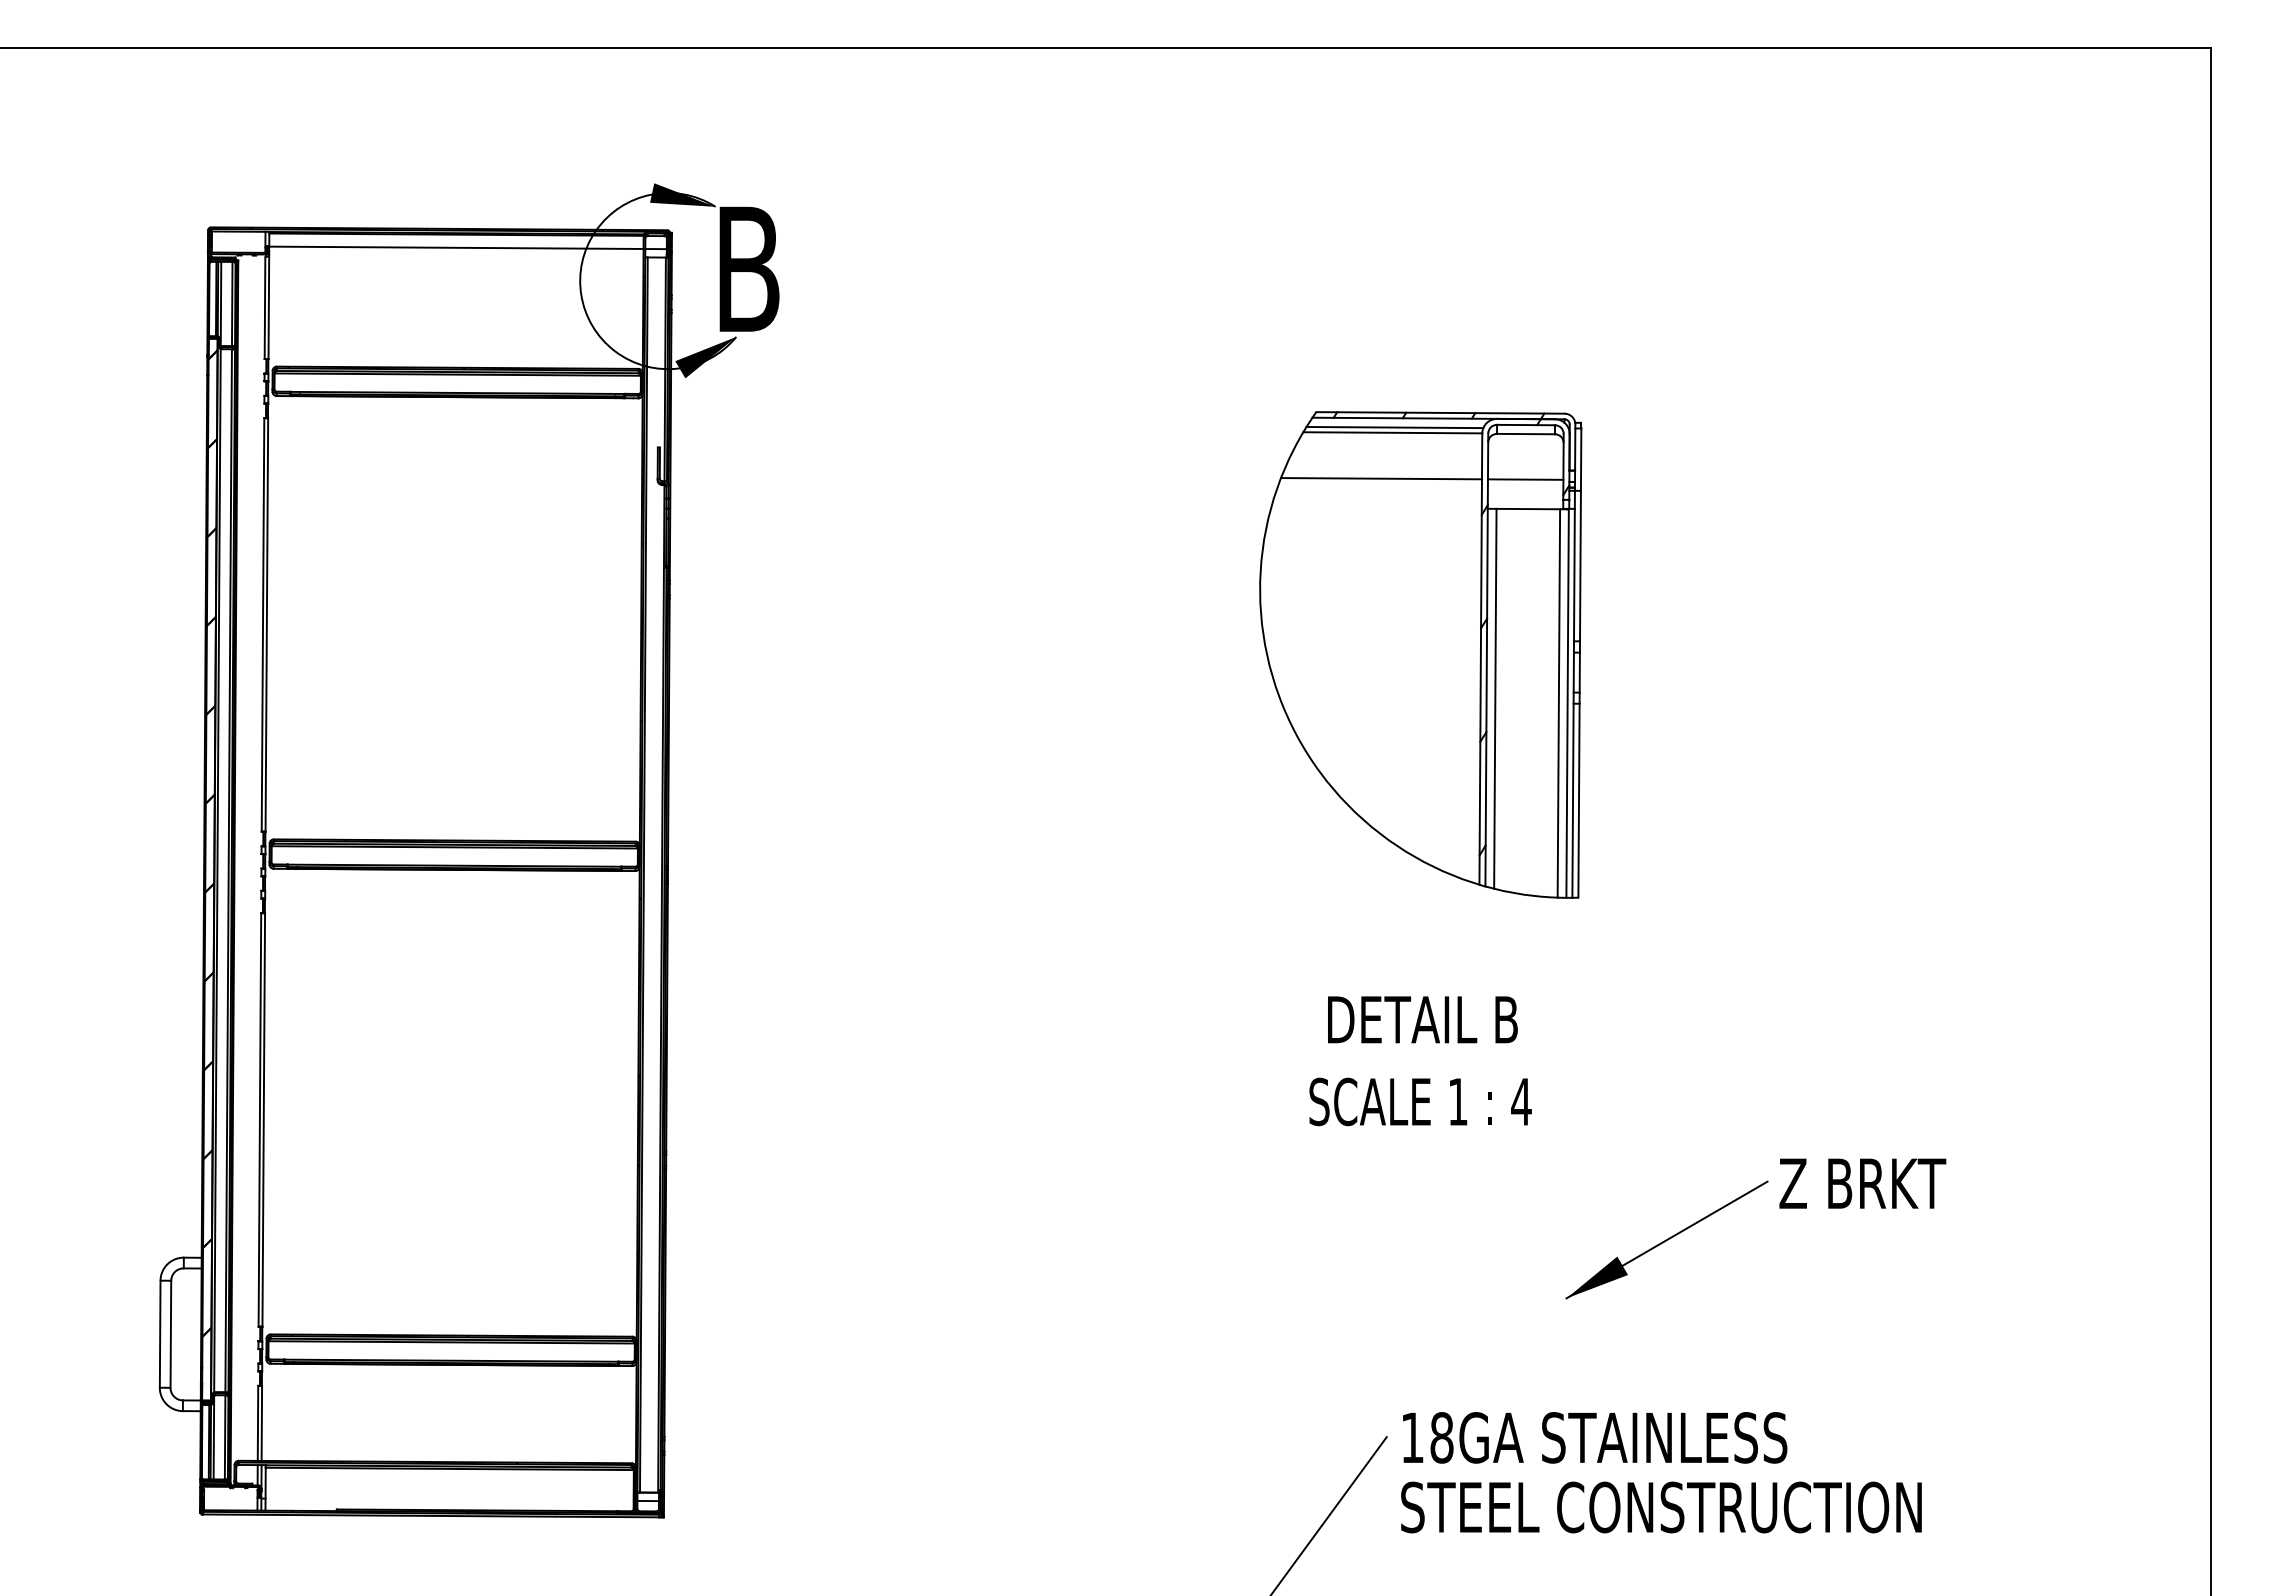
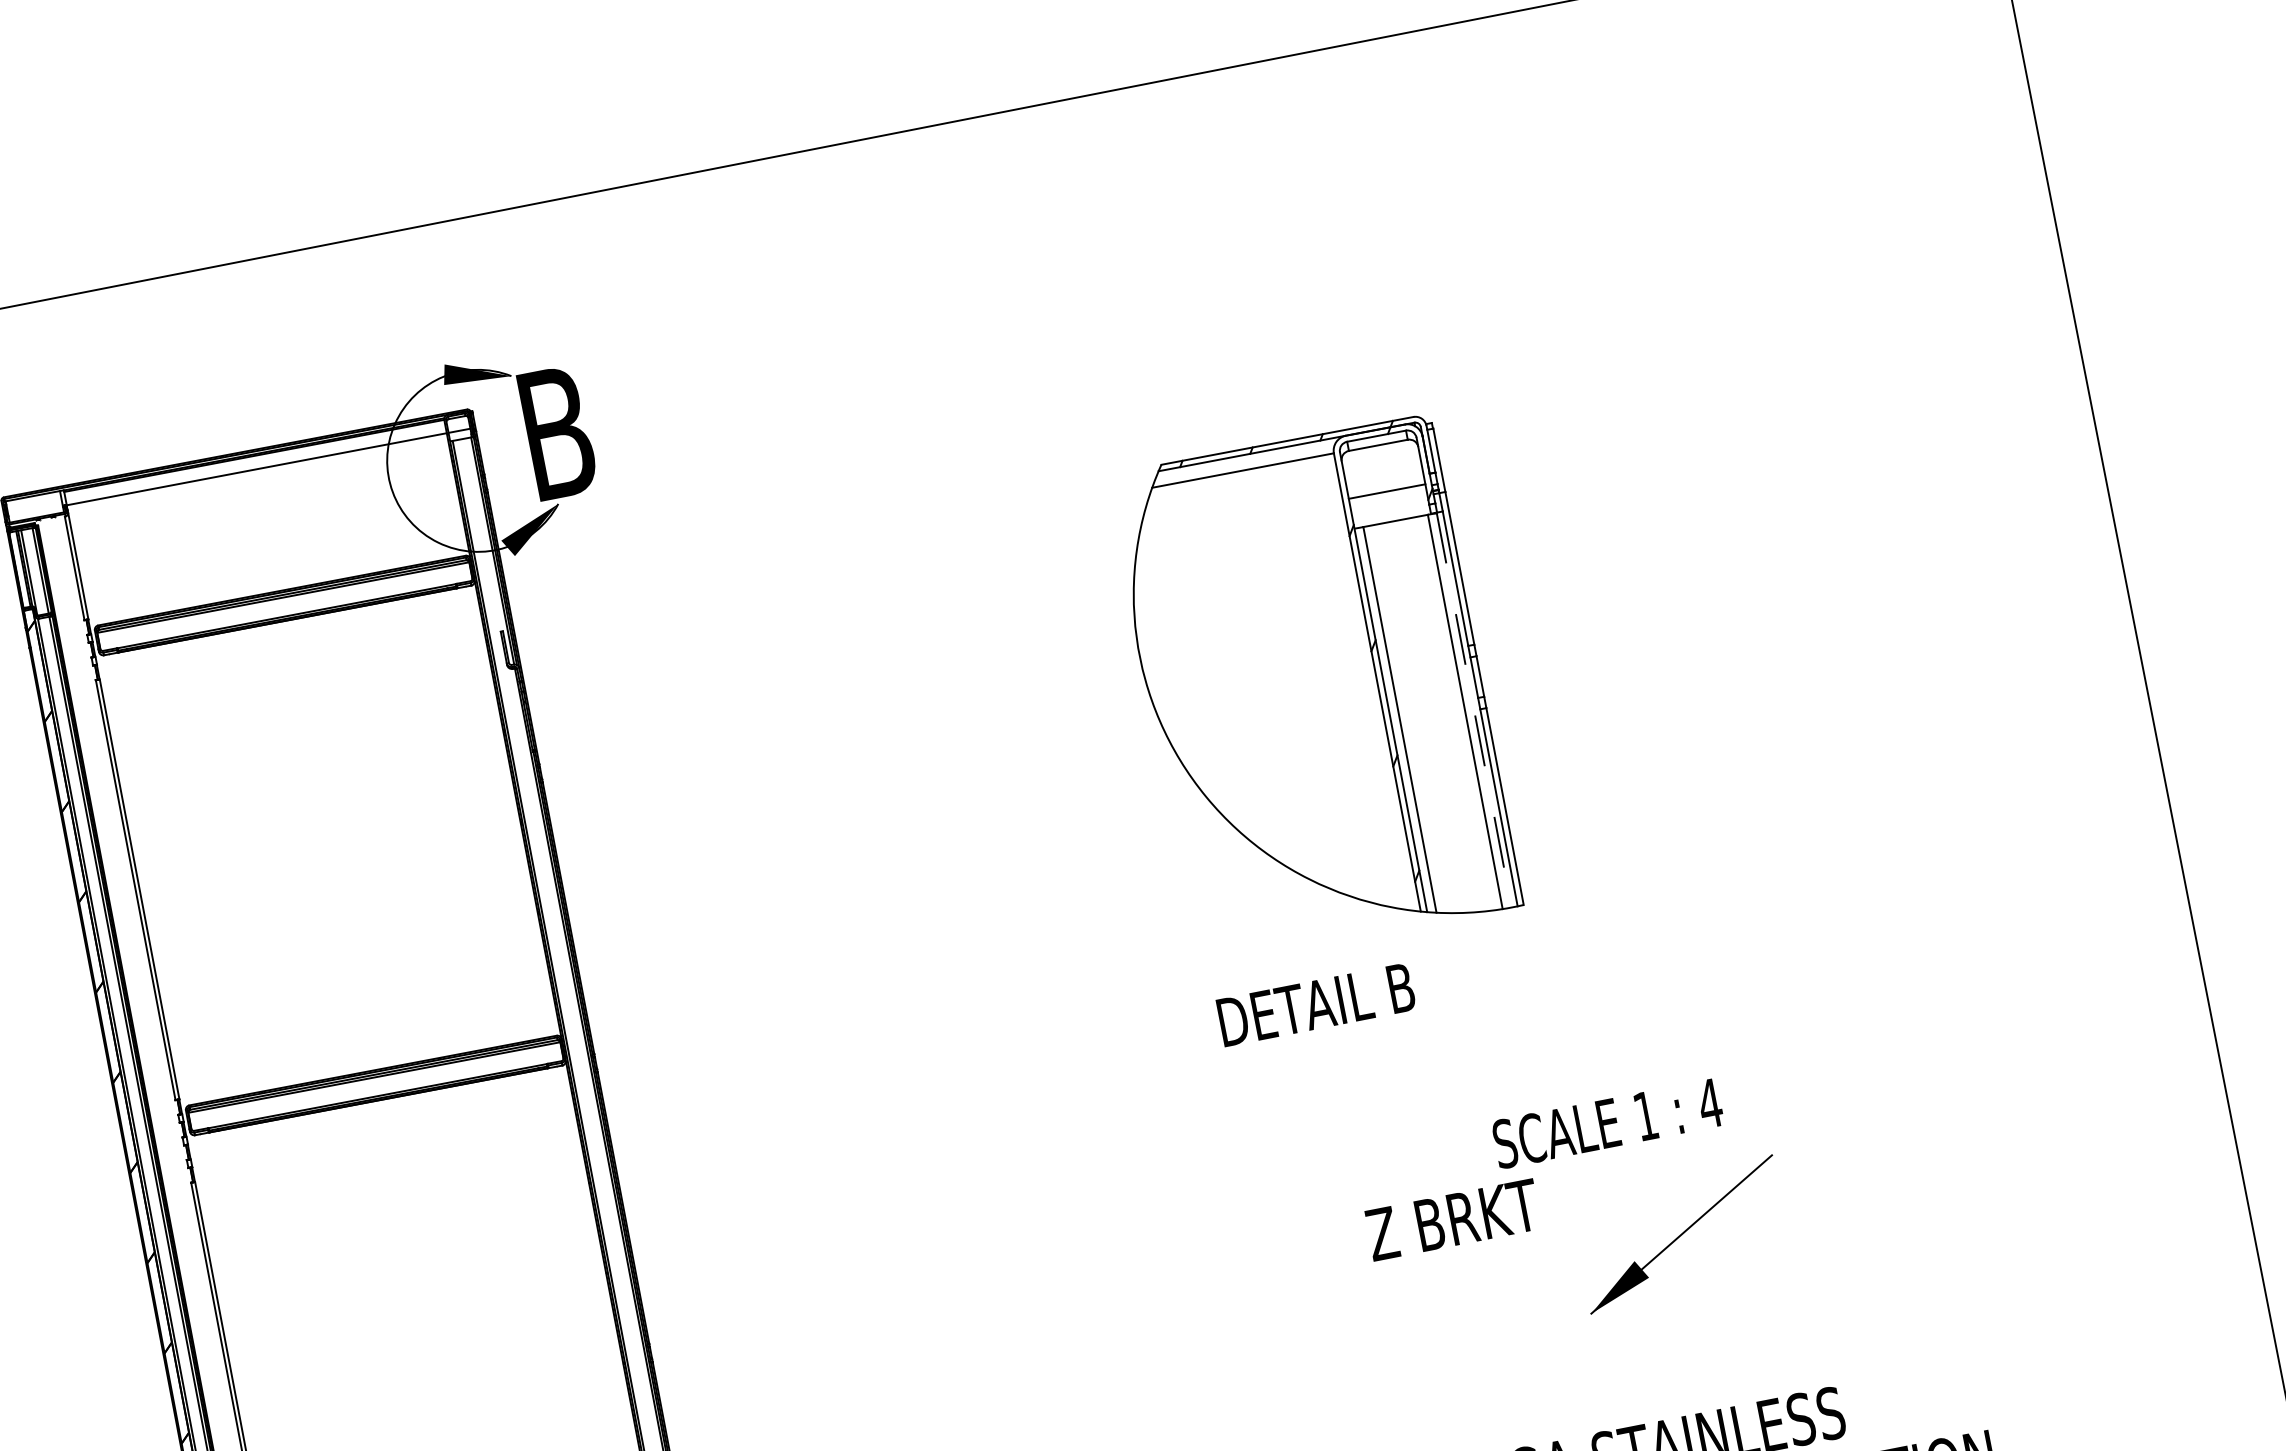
line: (1394, 427) -> (1243, 464), removed
line: (1381, 478) -> (1240, 519), removed
line: (1567, 703) -> (1474, 710), solid -> dashed
text: (1422, 1019) -> (1315, 1004), moved
text: (1420, 1101) -> (1607, 1123), moved
text: (1862, 1183) -> (1452, 1219), moved

